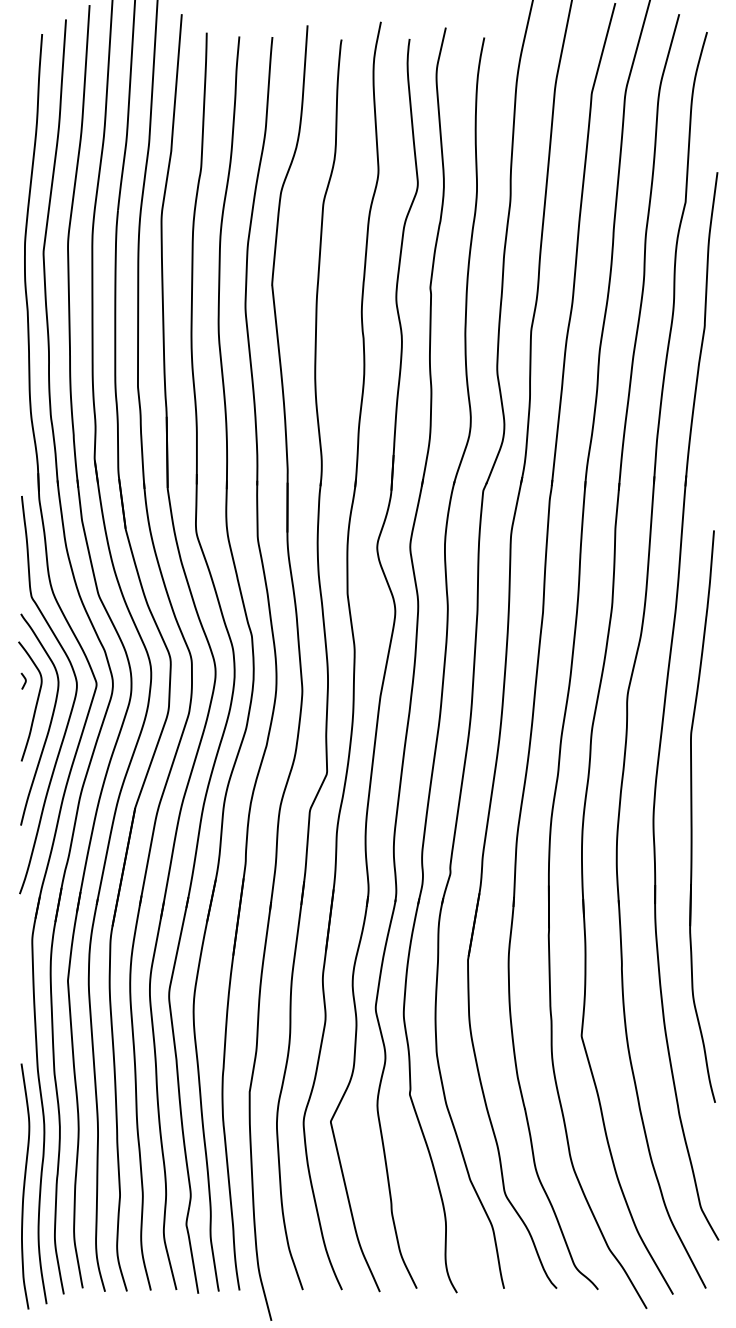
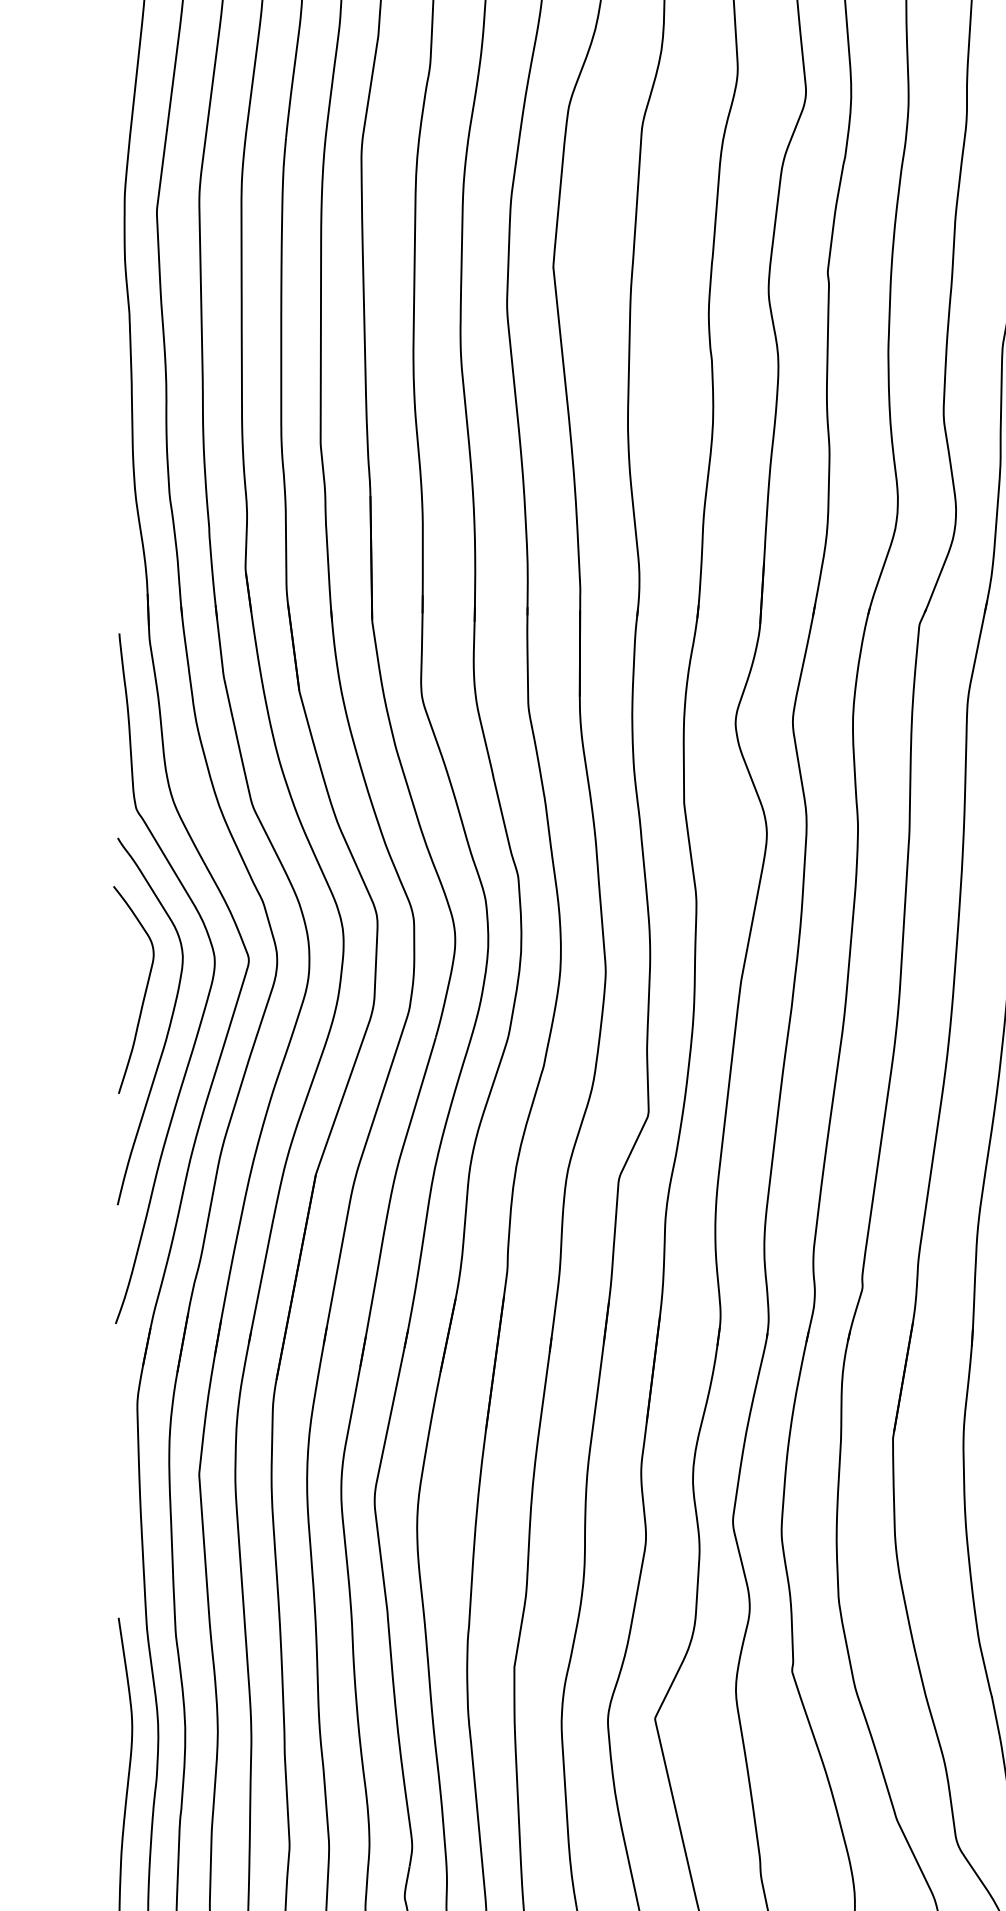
curve: (24, 679) -> (123, 951), removed

